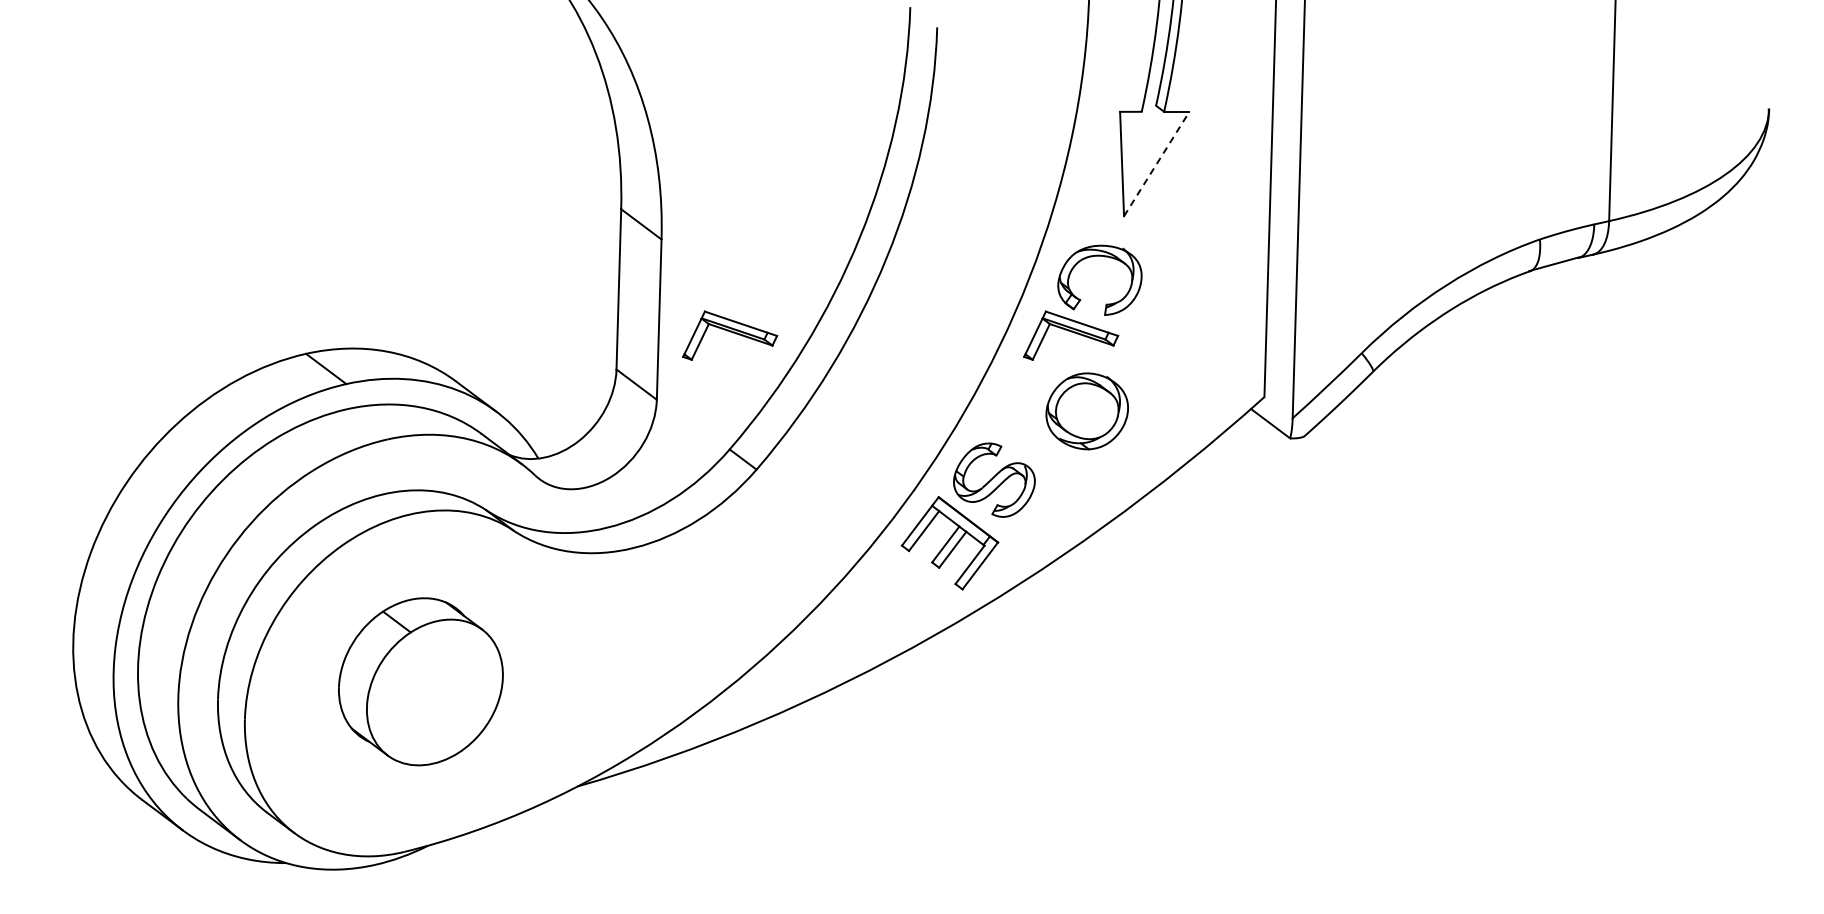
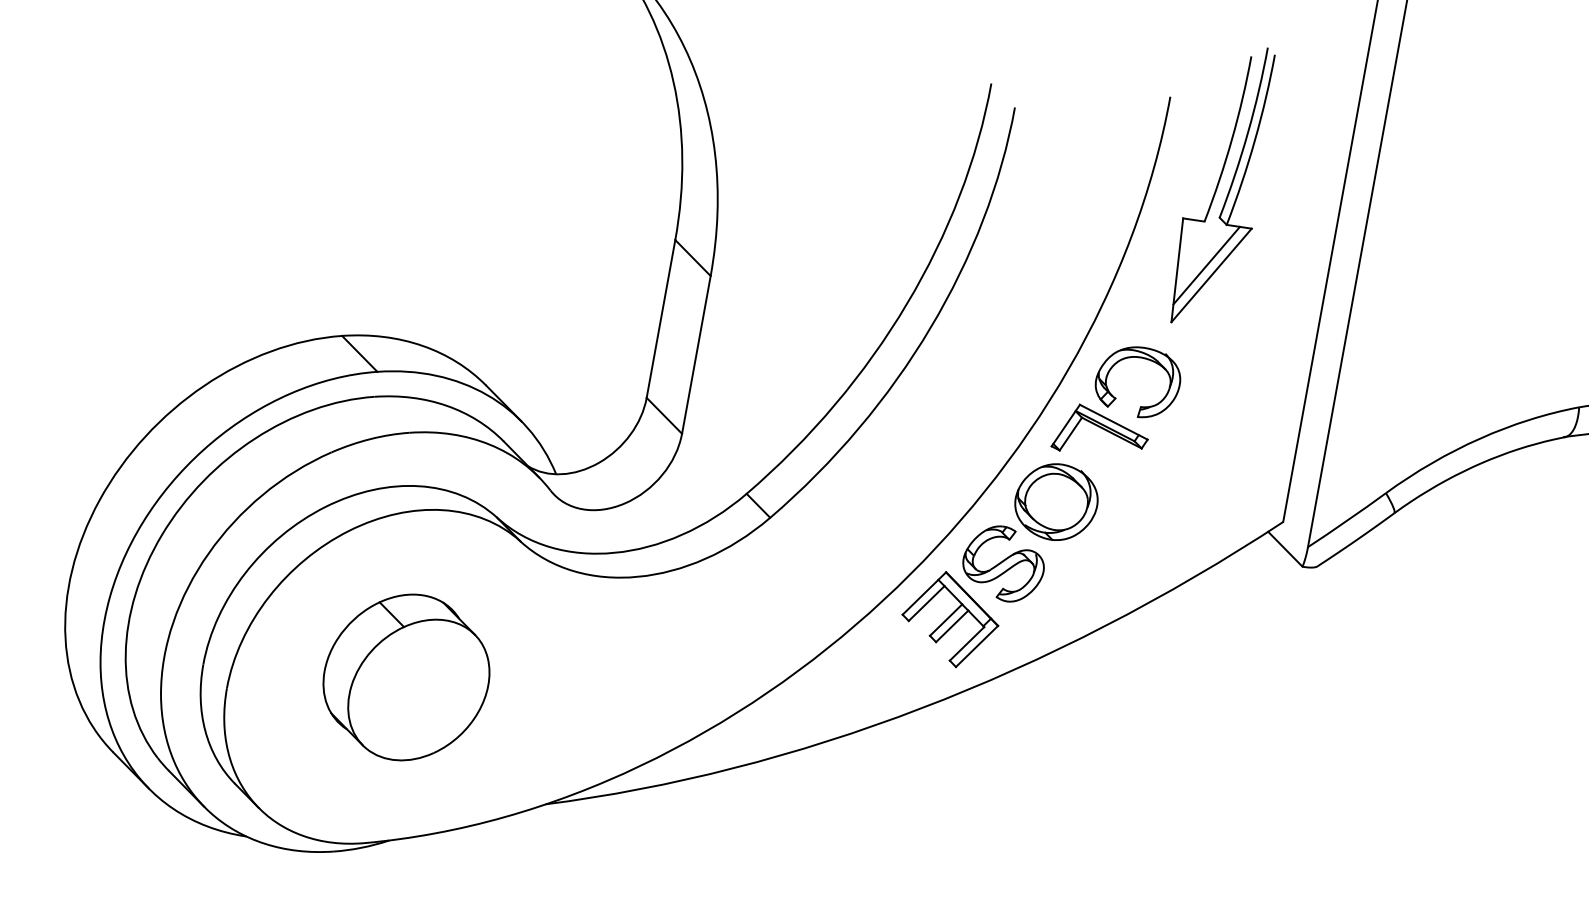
line: (1150, 154) -> (1206, 265), added
line: (1156, 164) -> (1211, 275), dashed -> solid
part: (730, 335) -> (764, 381), removed
part: (1086, 411) -> (1055, 502), moved

